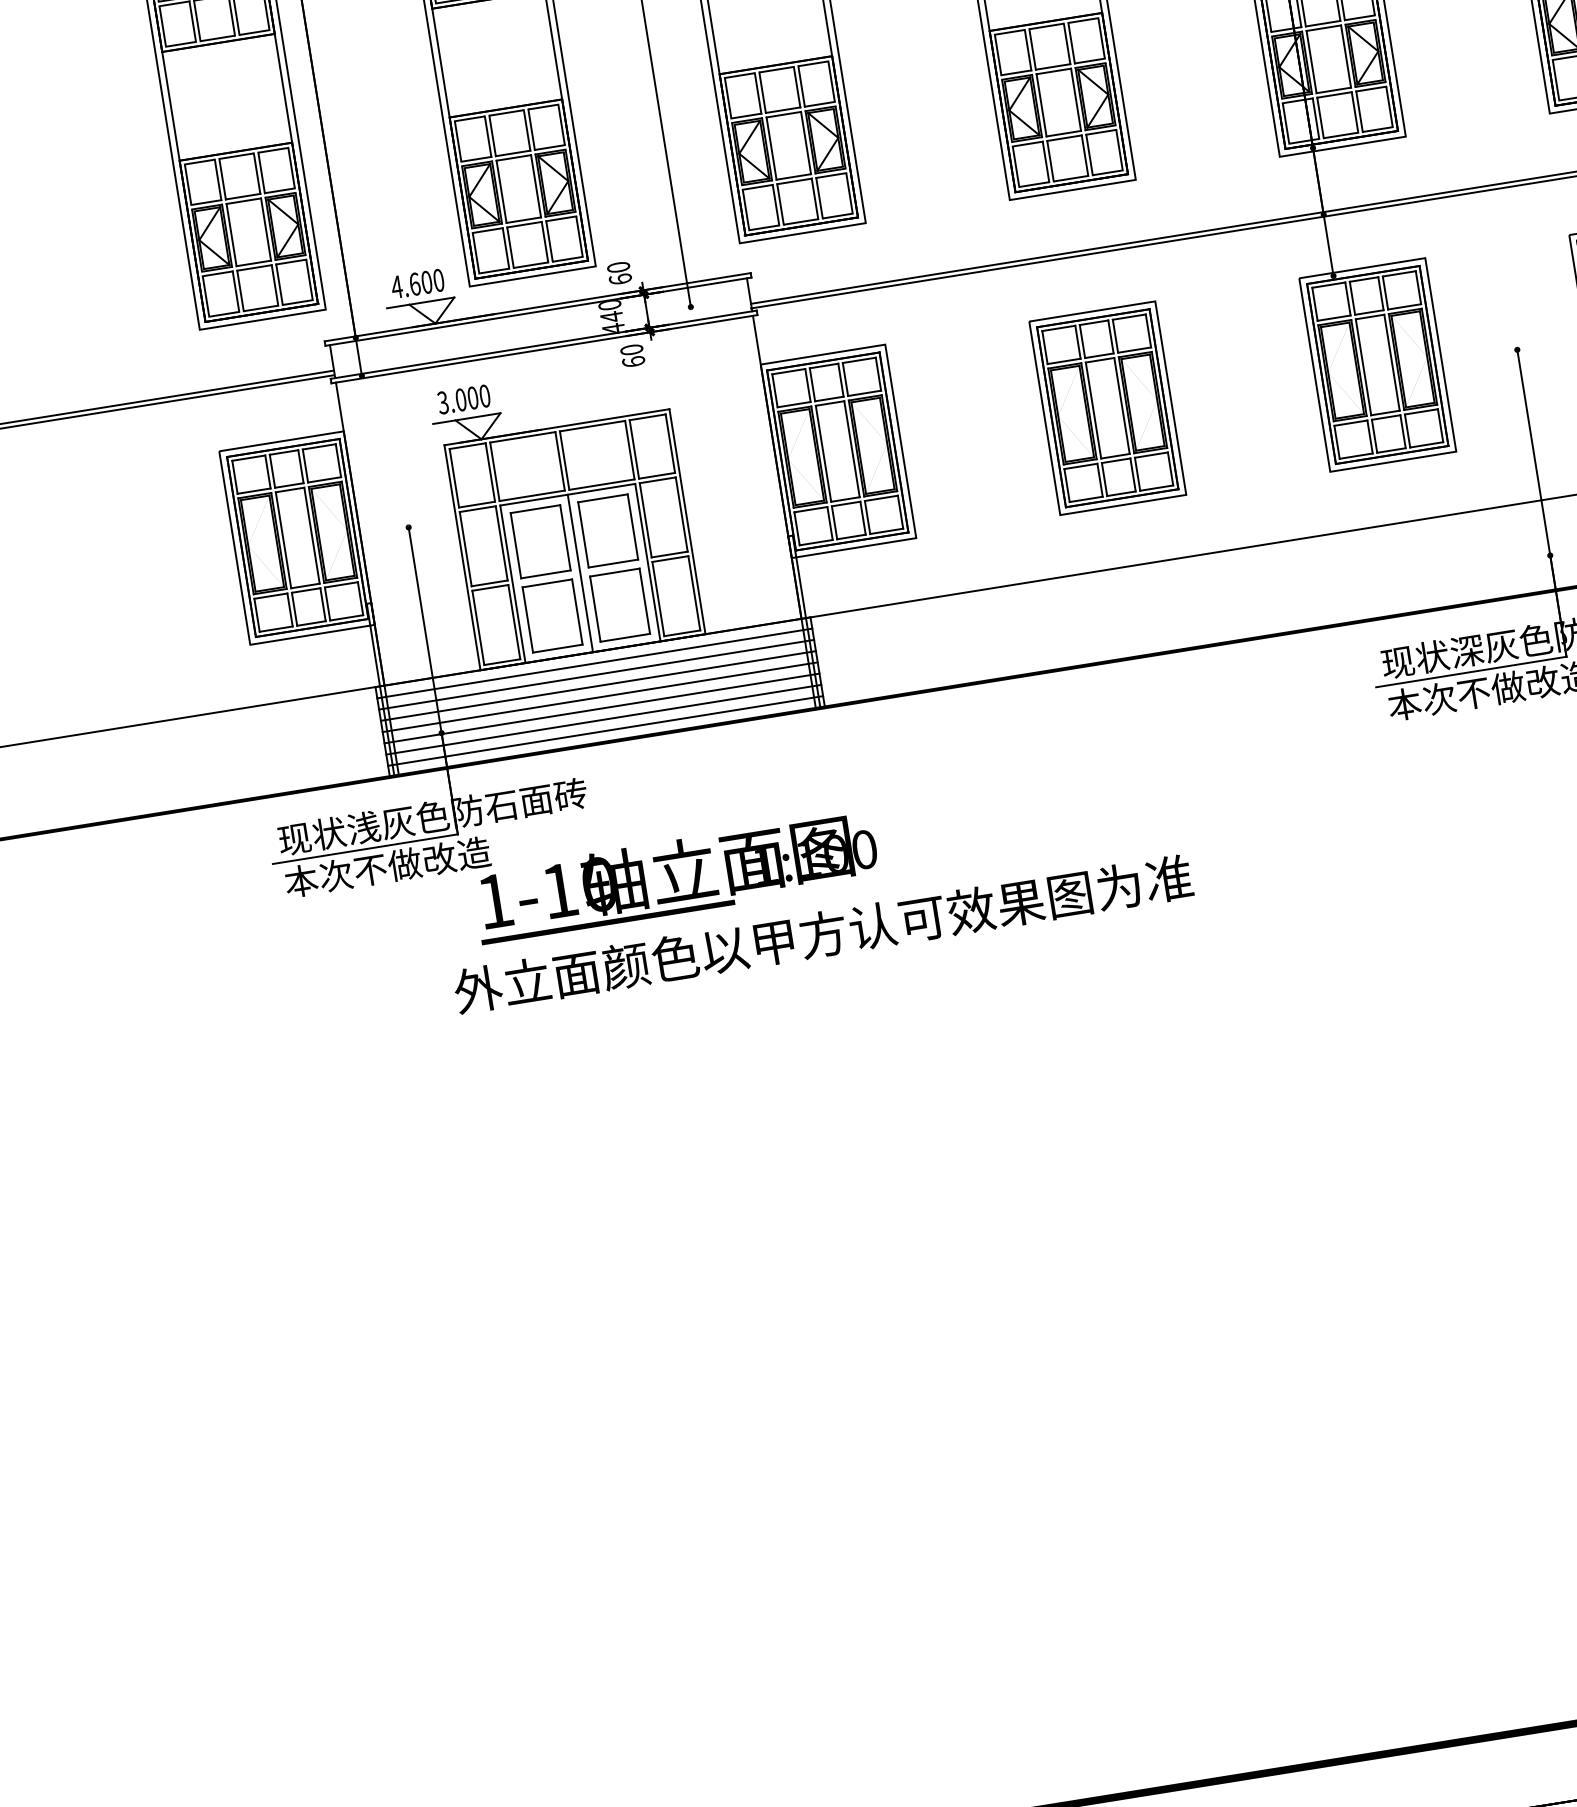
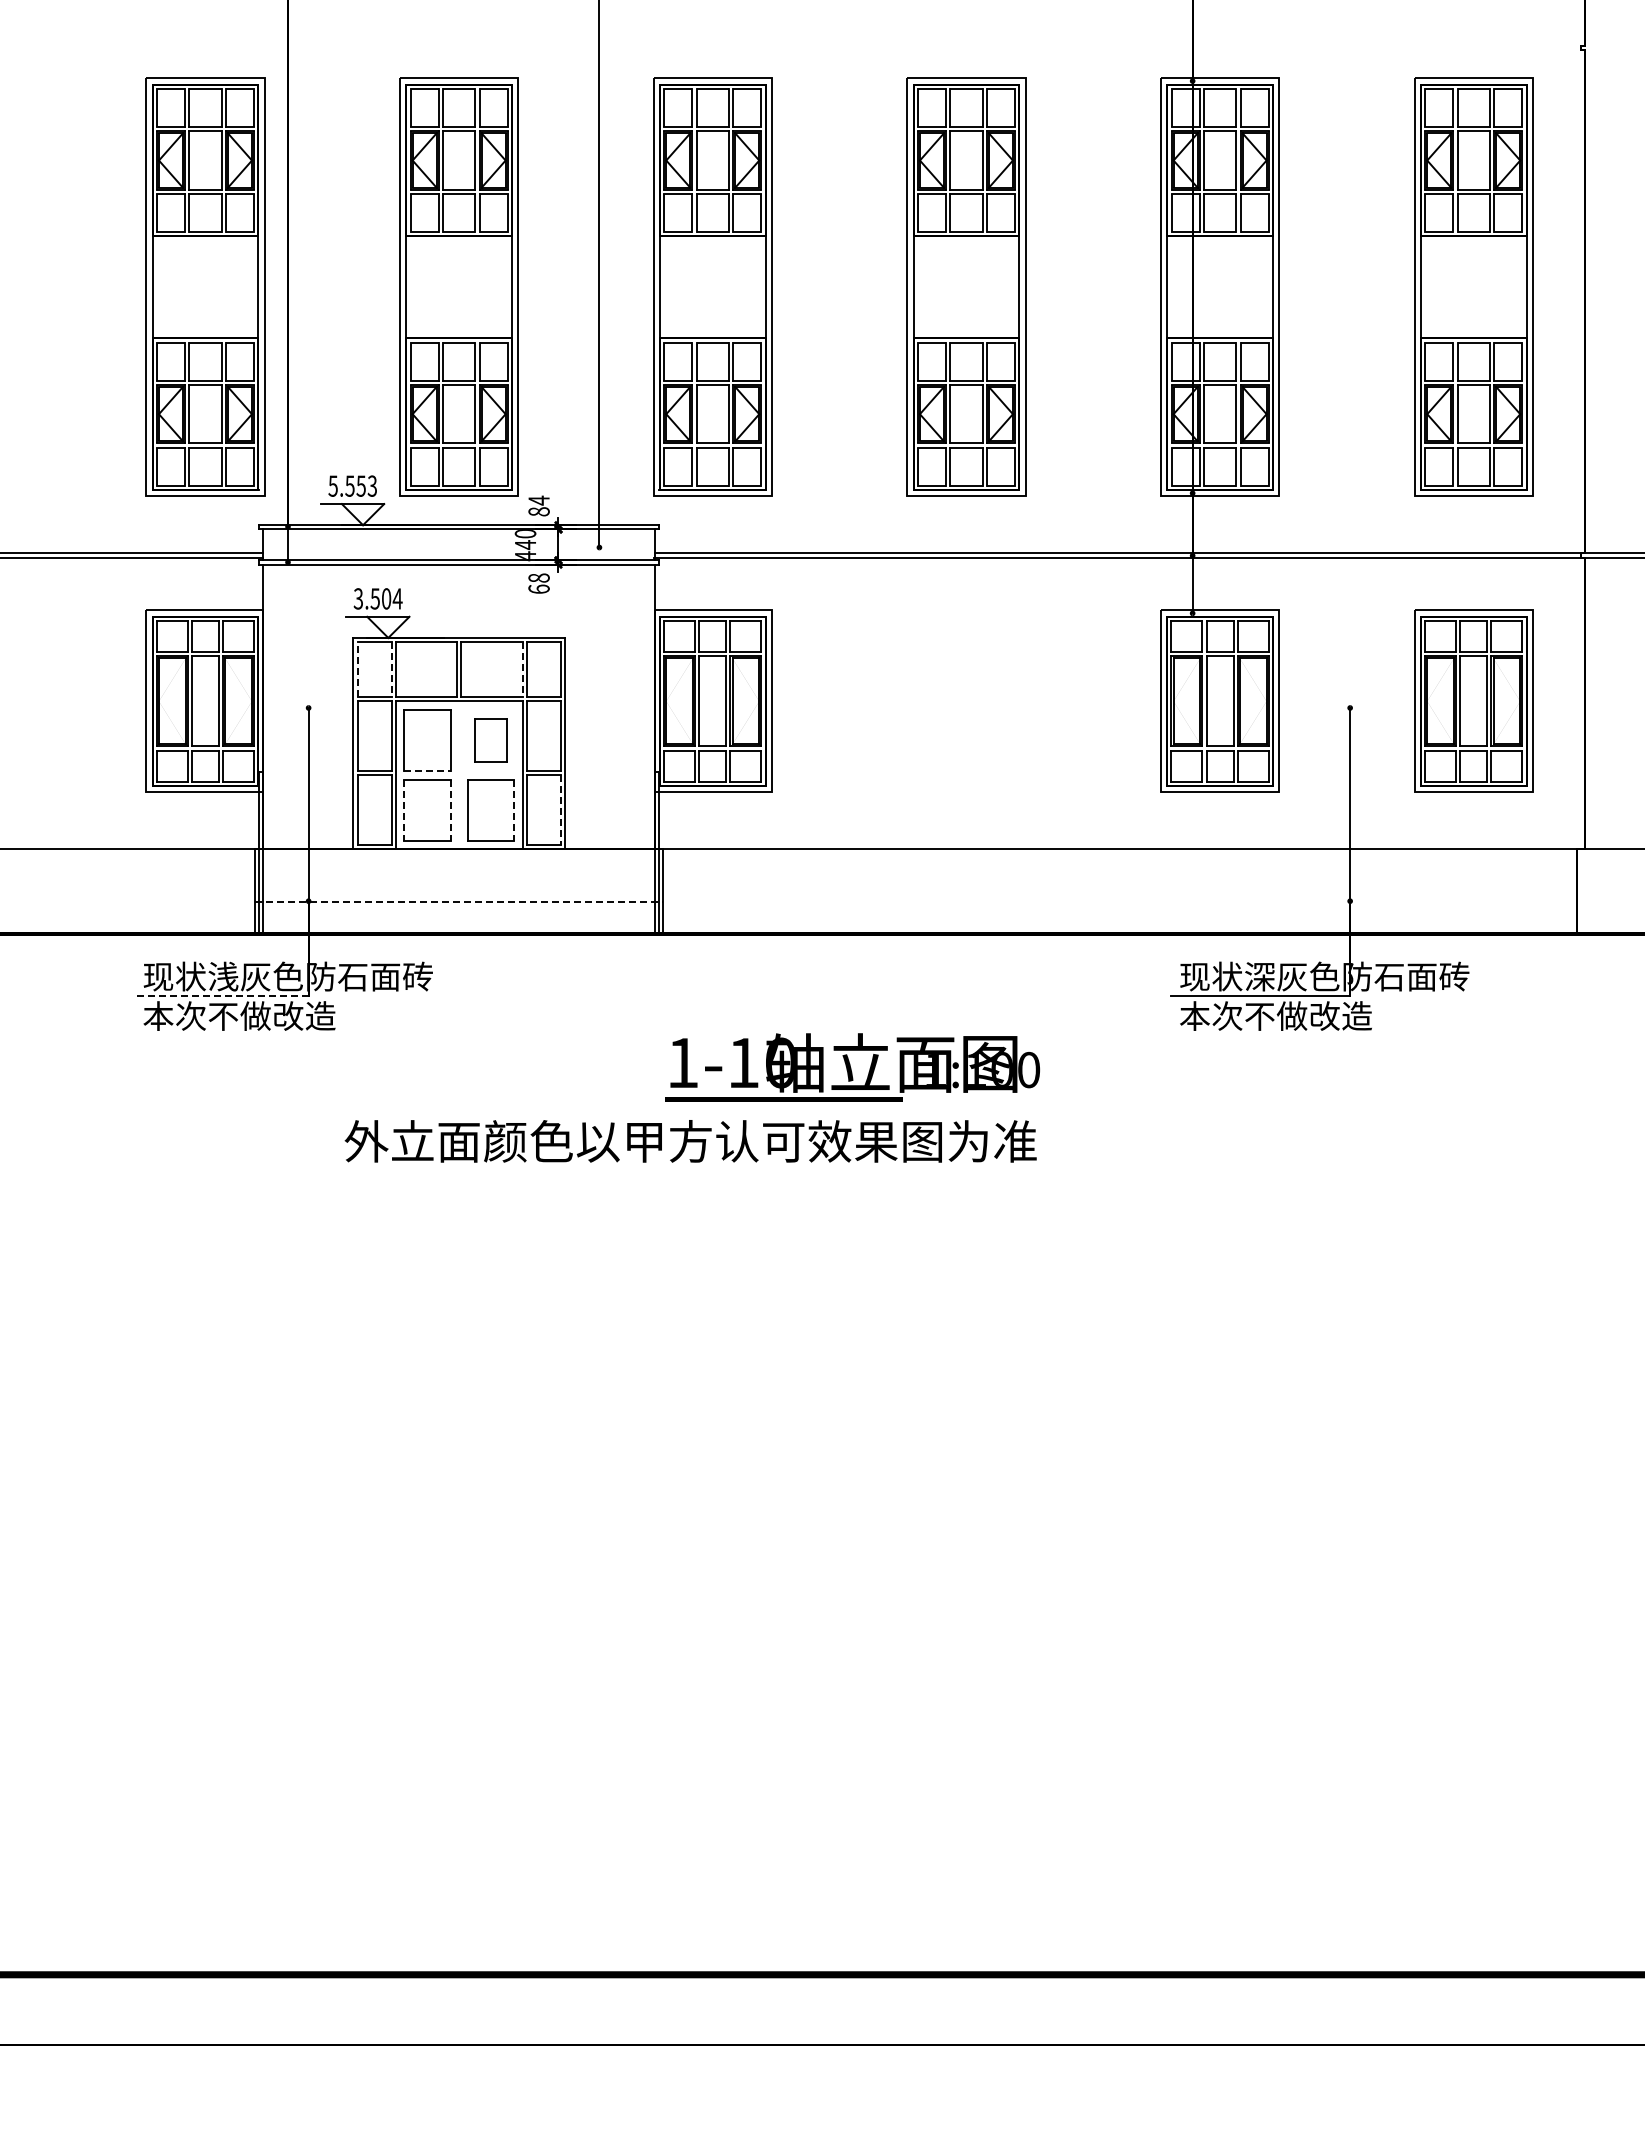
text: (618, 272) -> (538, 505), 60 -> 84
text: (417, 283) -> (352, 485), 4.600 -> 5.553
text: (632, 349) -> (539, 577), 60 -> 68
text: (472, 397) -> (386, 598), 3.000 -> 3.504
part: (1107, 407) -> (966, 700), removed
line: (629, 451) -> (522, 670), solid -> dashed
line: (490, 473) -> (391, 670), solid -> dashed
line: (454, 478) -> (357, 669), solid -> dashed
part: (607, 531) -> (490, 740), size x0.7
line: (580, 573) -> (459, 775), removed
line: (546, 574) -> (427, 771), solid -> dashed
line: (694, 593) -> (560, 810), solid -> dashed
line: (645, 601) -> (514, 810), solid -> dashed
line: (577, 612) -> (450, 810), solid -> dashed
line: (528, 620) -> (404, 810), solid -> dashed
line: (594, 663) -> (458, 859), removed
line: (595, 674) -> (458, 870), removed
line: (597, 686) -> (458, 881), removed
line: (599, 697) -> (458, 891), removed
line: (602, 708) -> (459, 902), solid -> dashed
line: (603, 719) -> (458, 912), removed
line: (604, 731) -> (458, 923), removed
line: (365, 849) -> (221, 996), solid -> dashed
text: (676, 877) -> (852, 1067), moved
text: (823, 934) -> (690, 1141), moved

